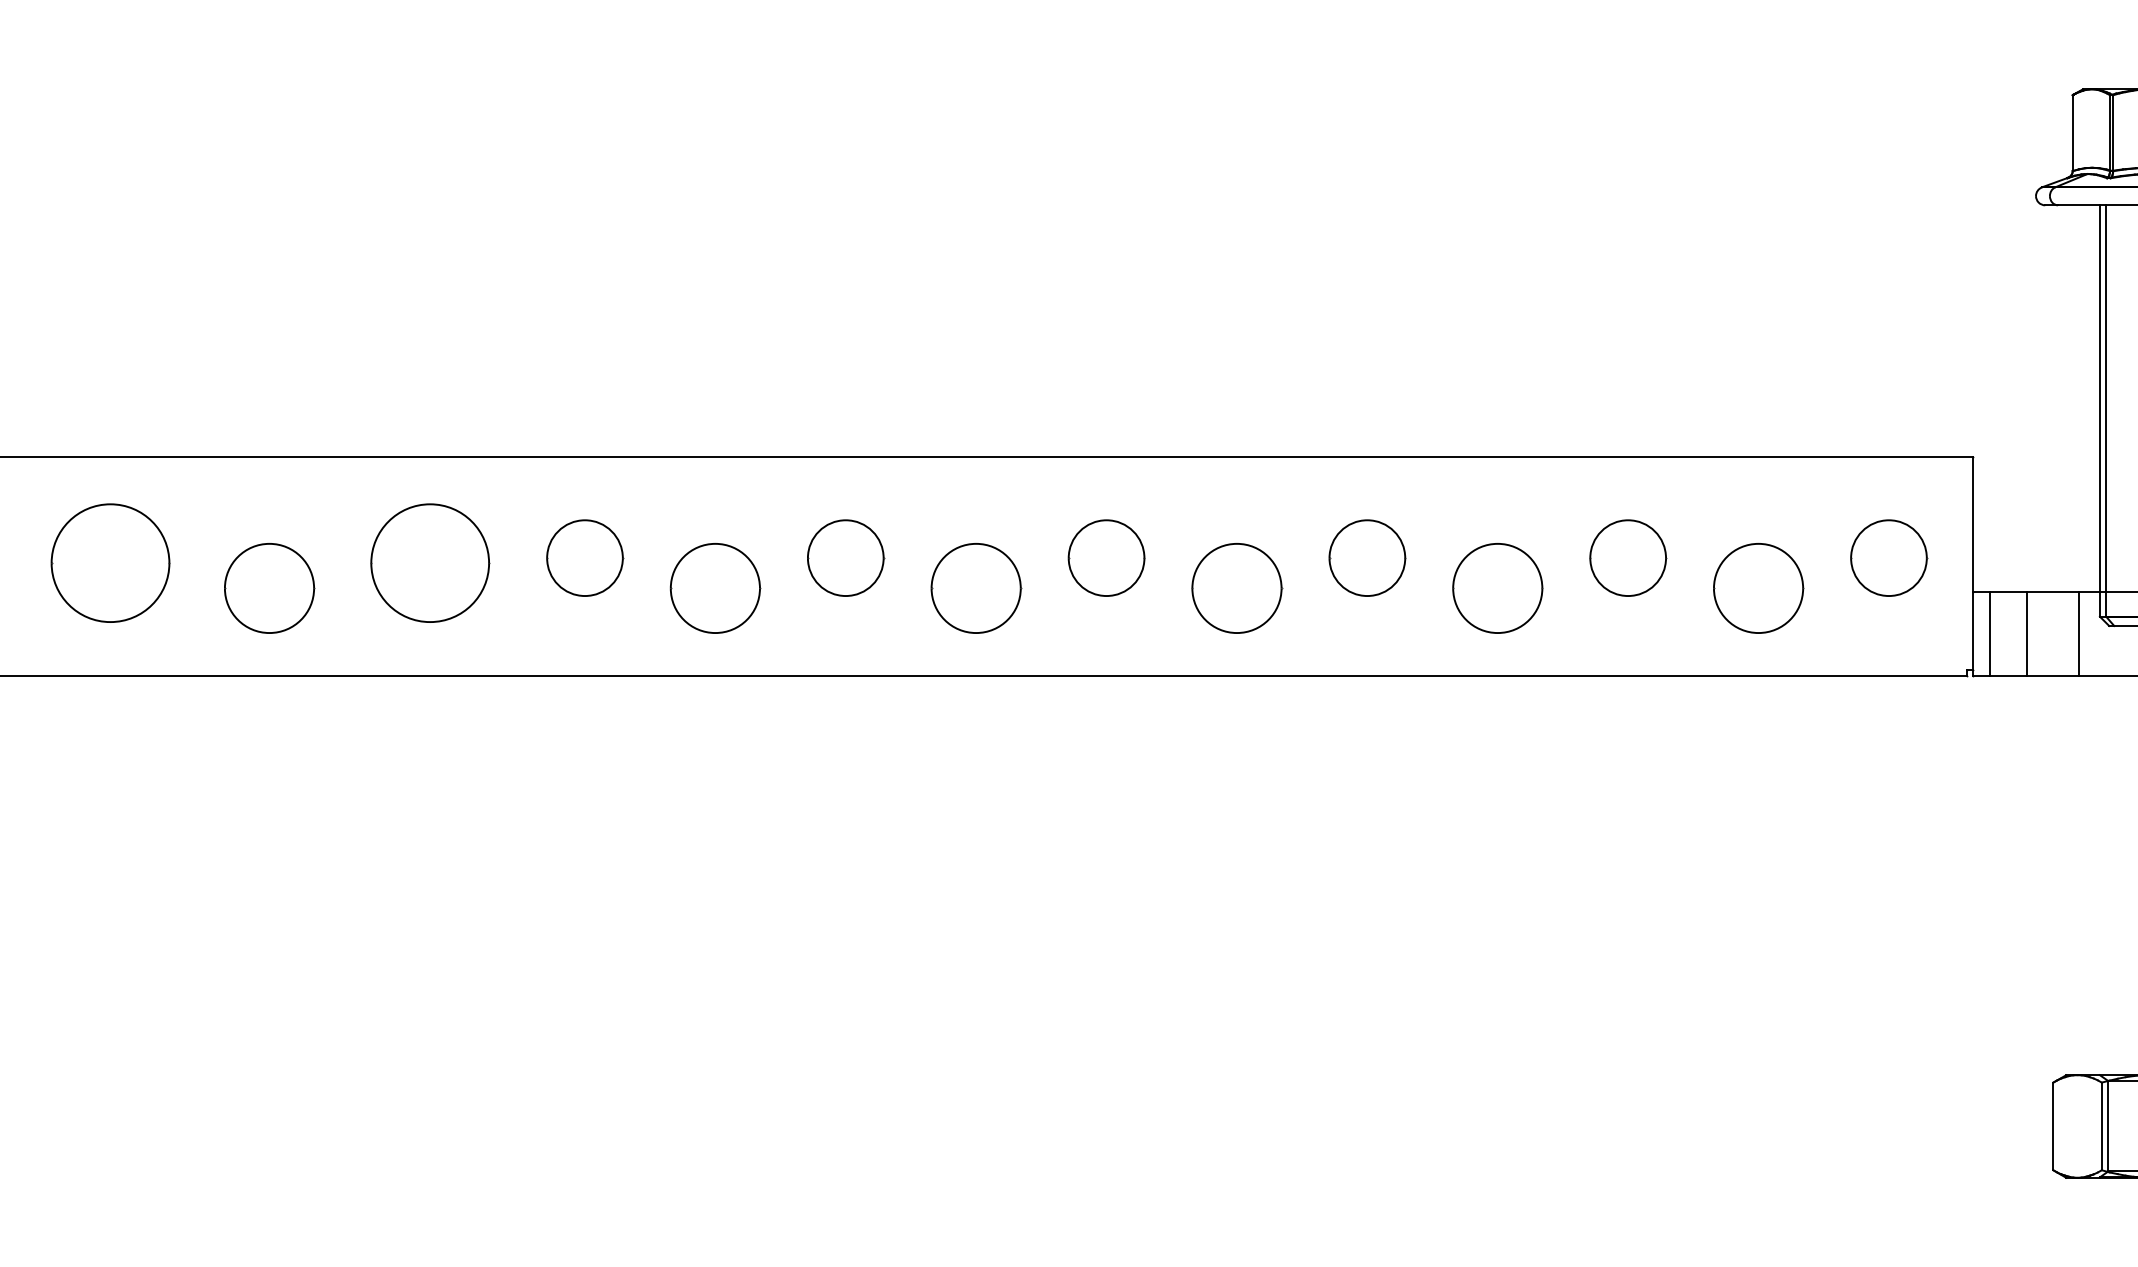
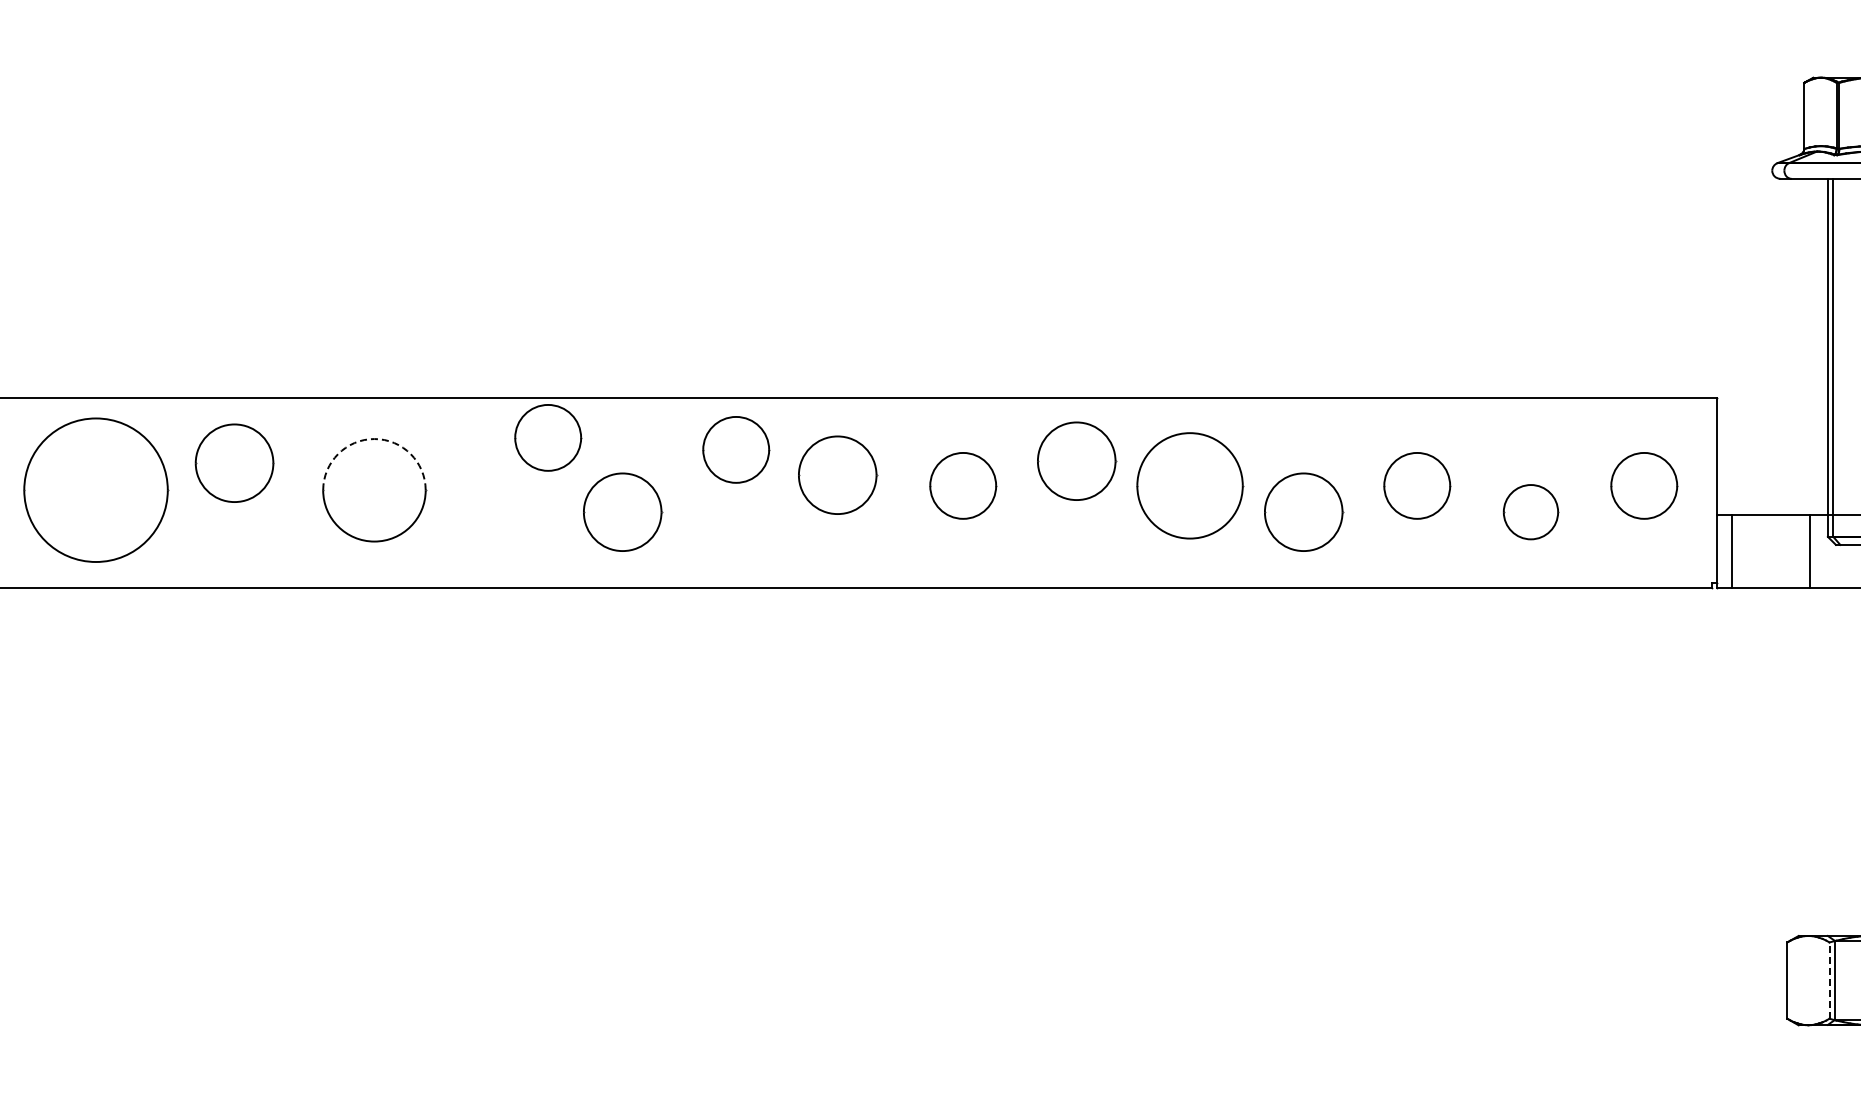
arc: (430, 504) -> (374, 439), solid -> dashed
part: (585, 557) -> (548, 437), moved
part: (846, 557) -> (736, 449), moved
part: (1367, 557) -> (1190, 485), size x1.6
part: (110, 563) -> (96, 490), size x1.4
part: (269, 587) -> (234, 462), moved
part: (977, 587) -> (838, 474), moved
part: (1237, 587) -> (1077, 460), moved
part: (1759, 587) -> (1531, 511), size x0.7
line: (2027, 633) -> (1764, 551), removed
line: (2101, 1126) -> (1829, 980), solid -> dashed

